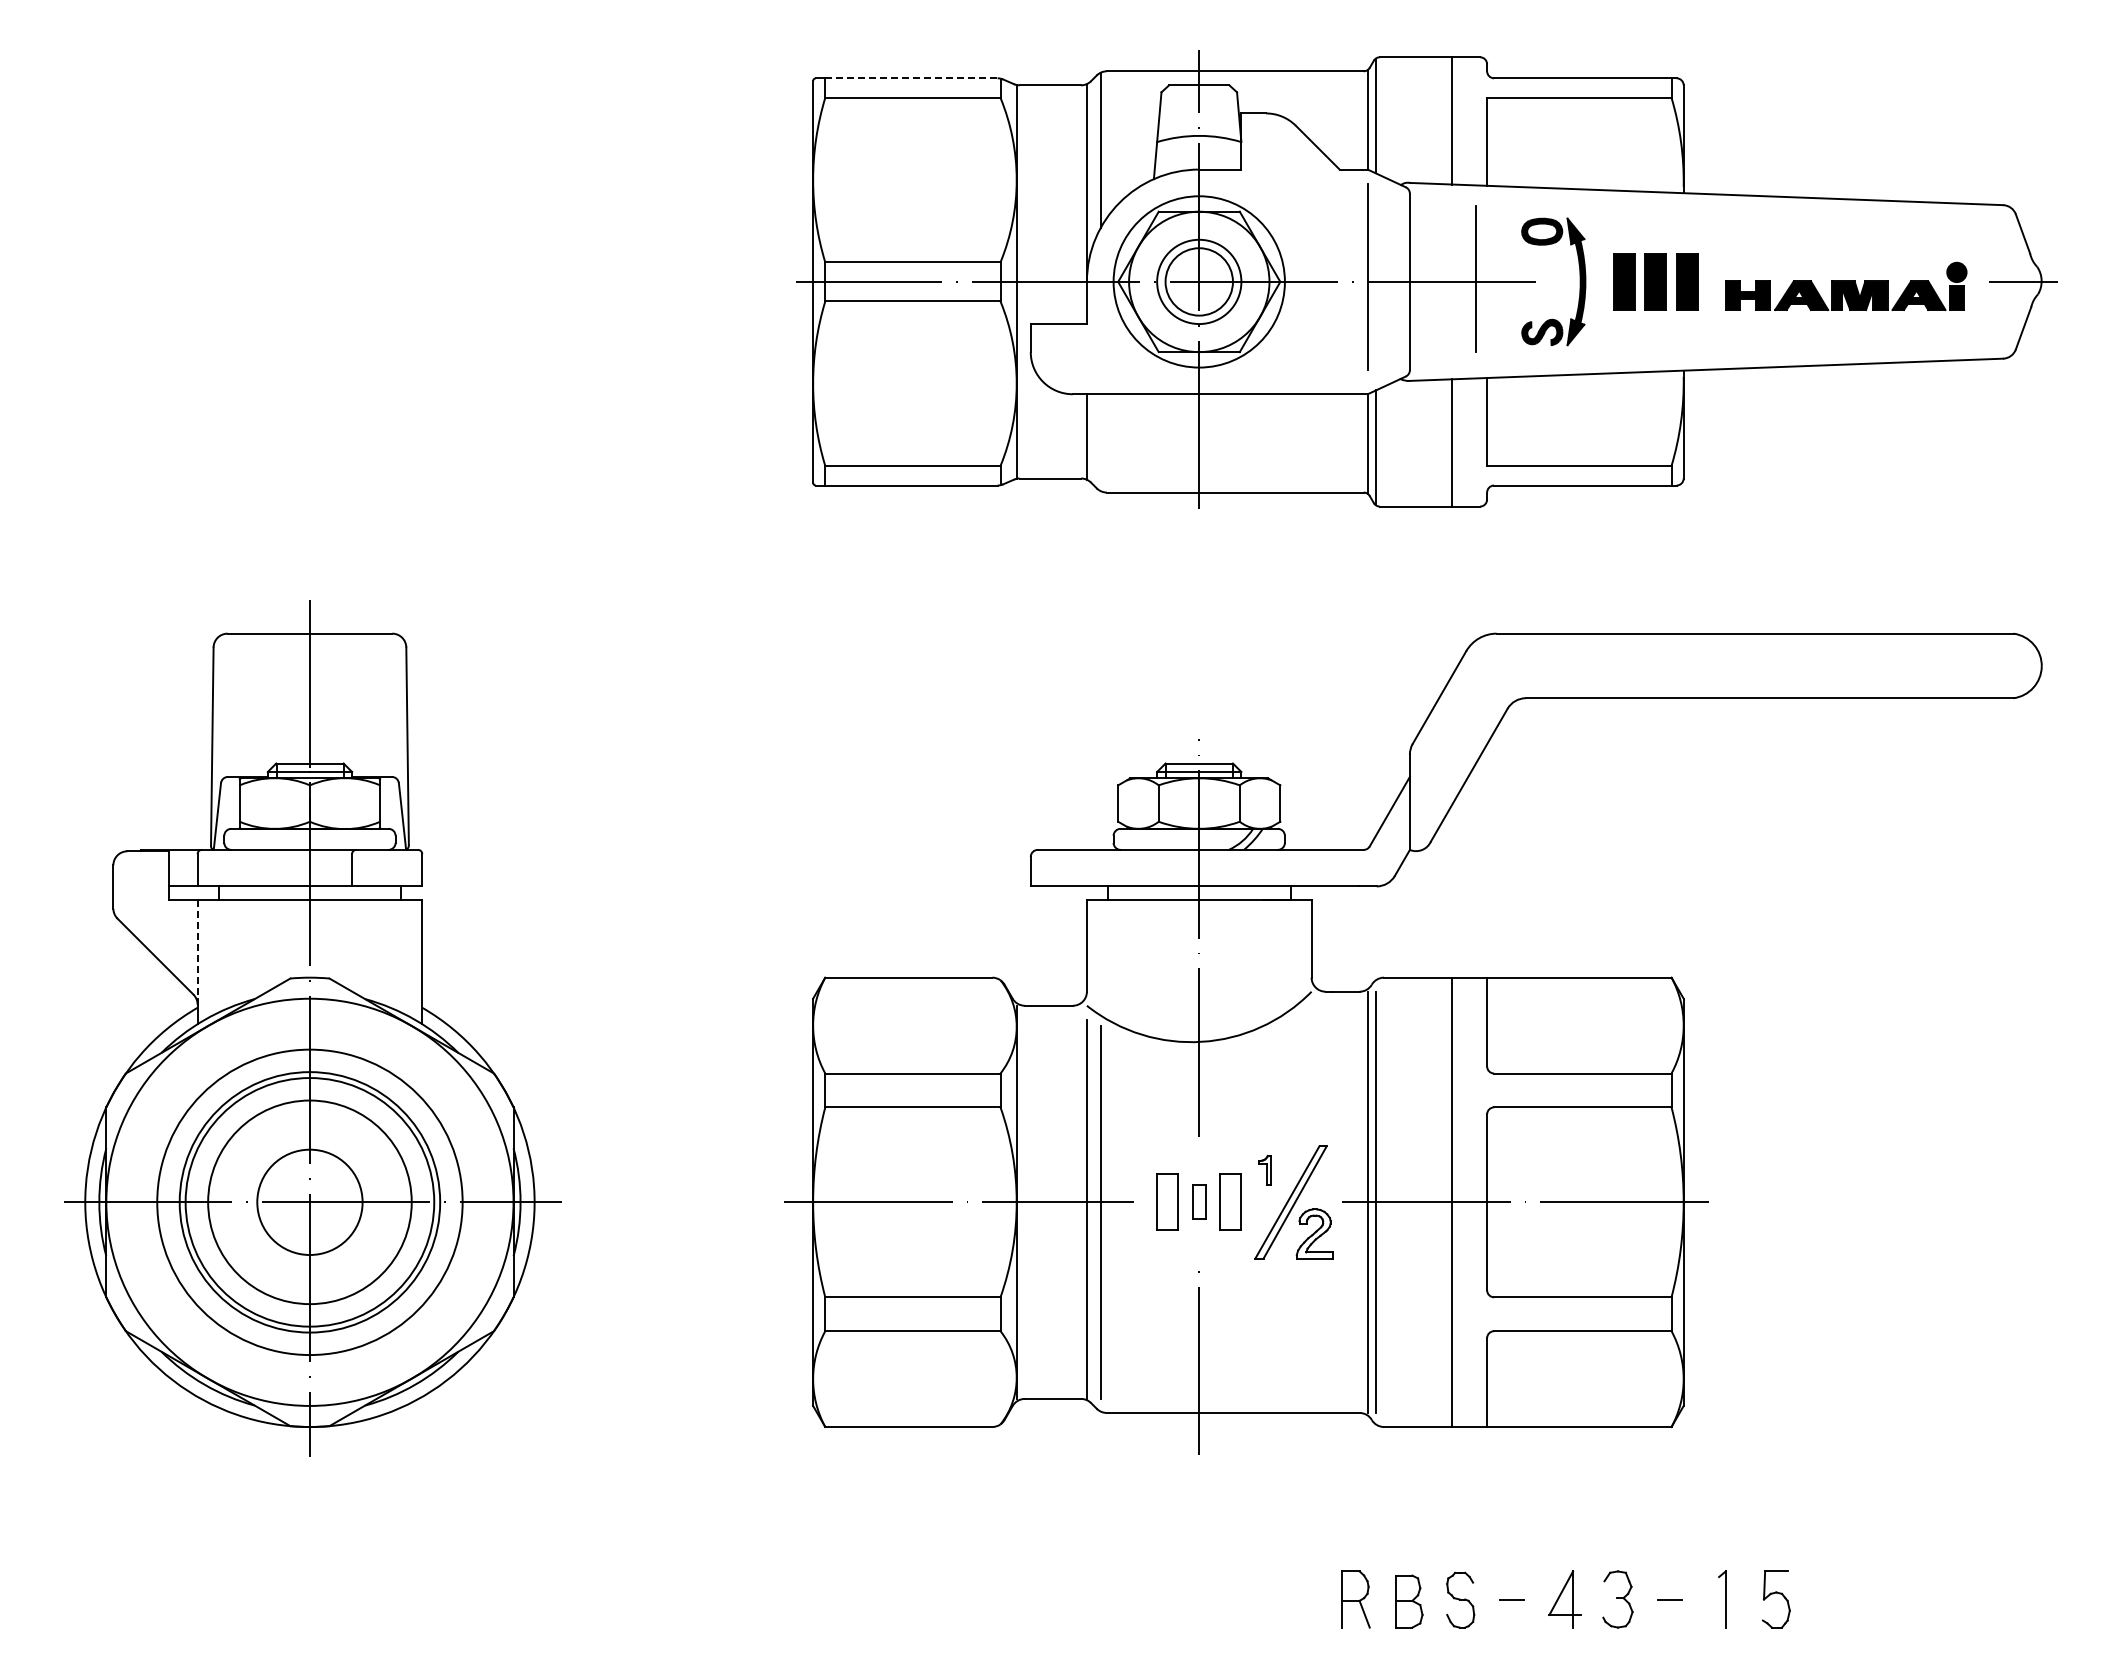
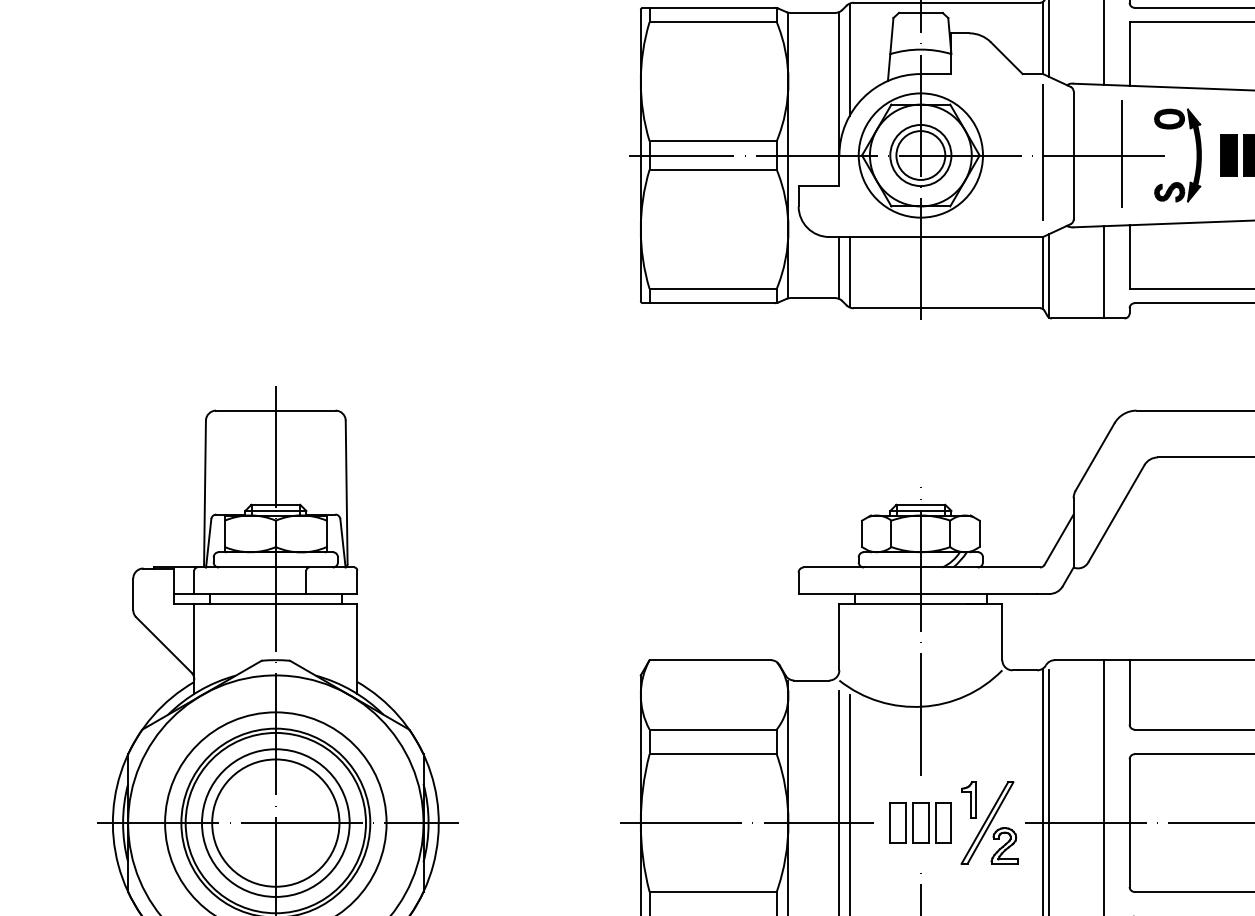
line: (911, 78) -> (712, 7), dashed -> solid
line: (1100, 442) -> (849, 271), added
line: (197, 950) -> (194, 640), dashed -> solid
part: (1264, 1170) -> (968, 800), size x1.67
part: (1199, 1201) -> (921, 822), size x1.67
circle: (309, 1202) -> (275, 823), size x1.67

